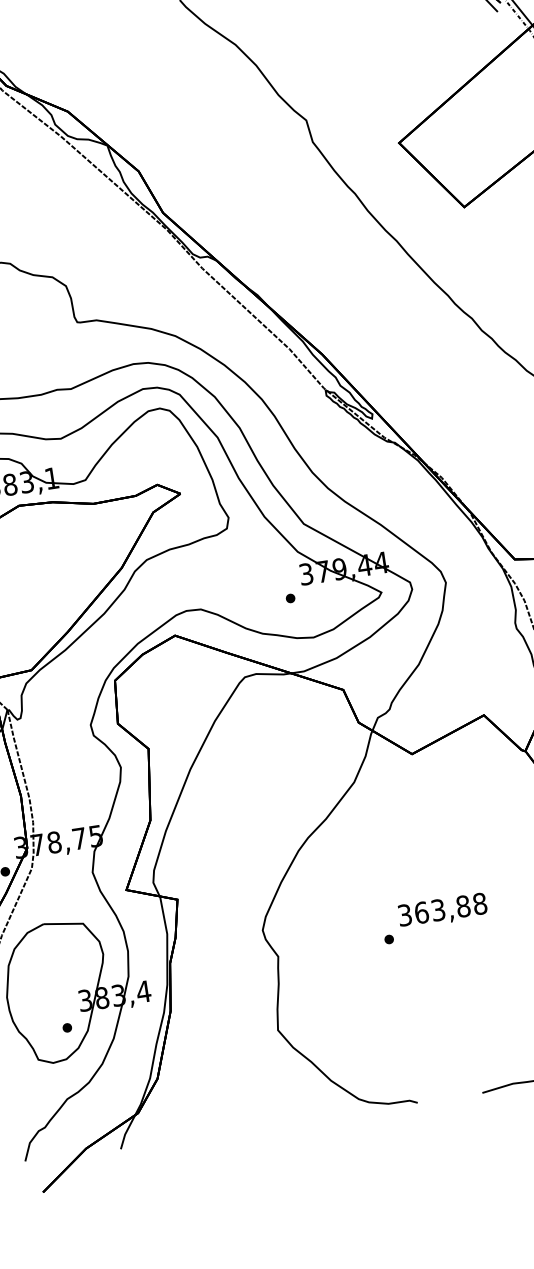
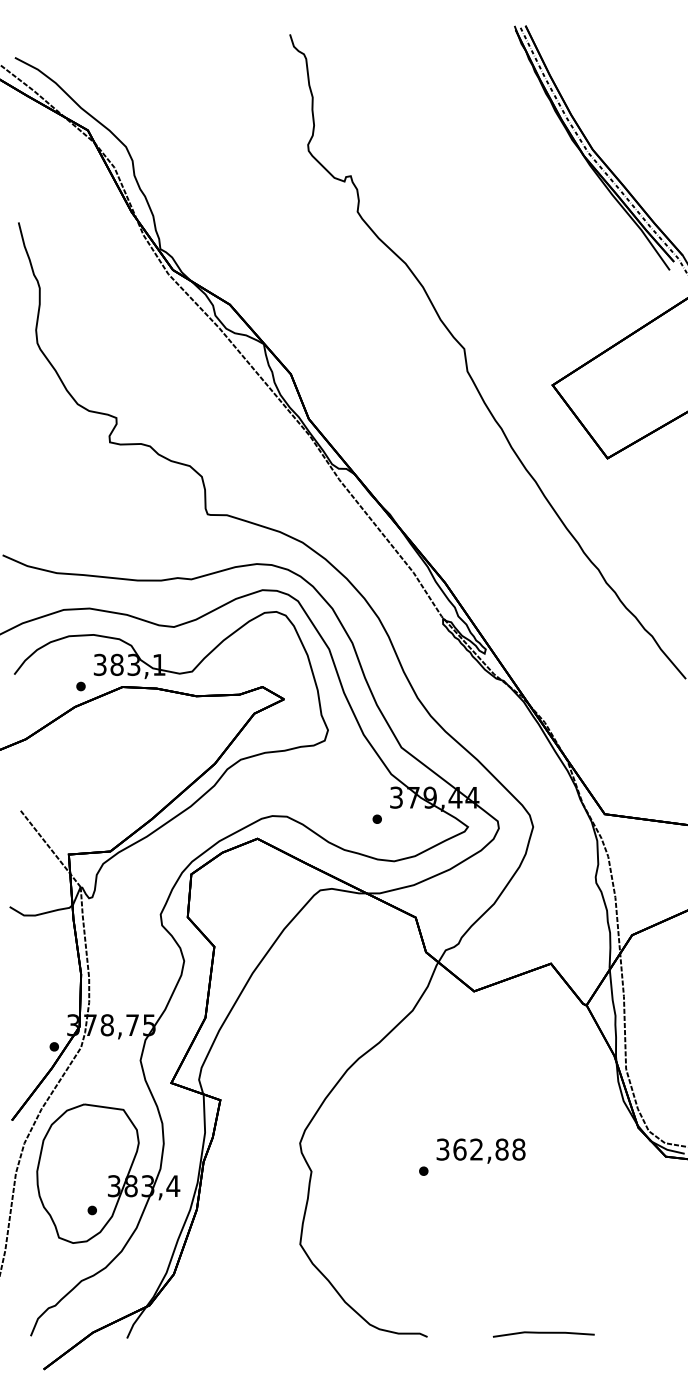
text: (438, 910) -> (476, 1149), 363,88 -> 362,88

